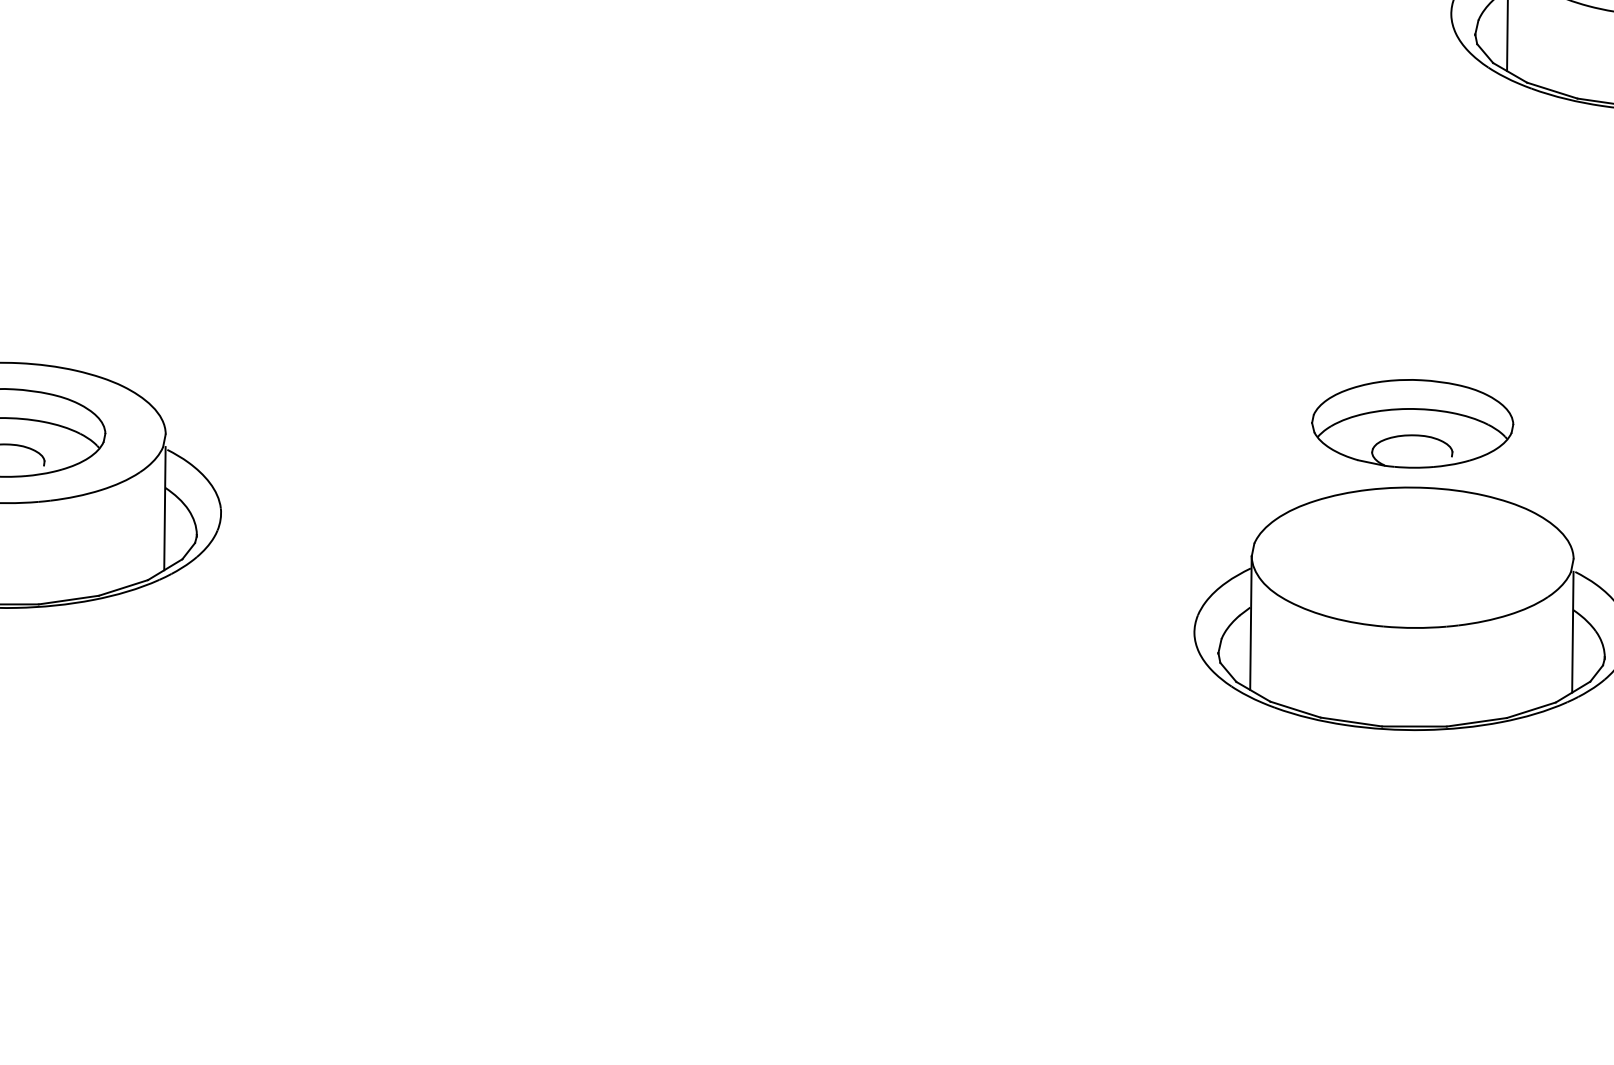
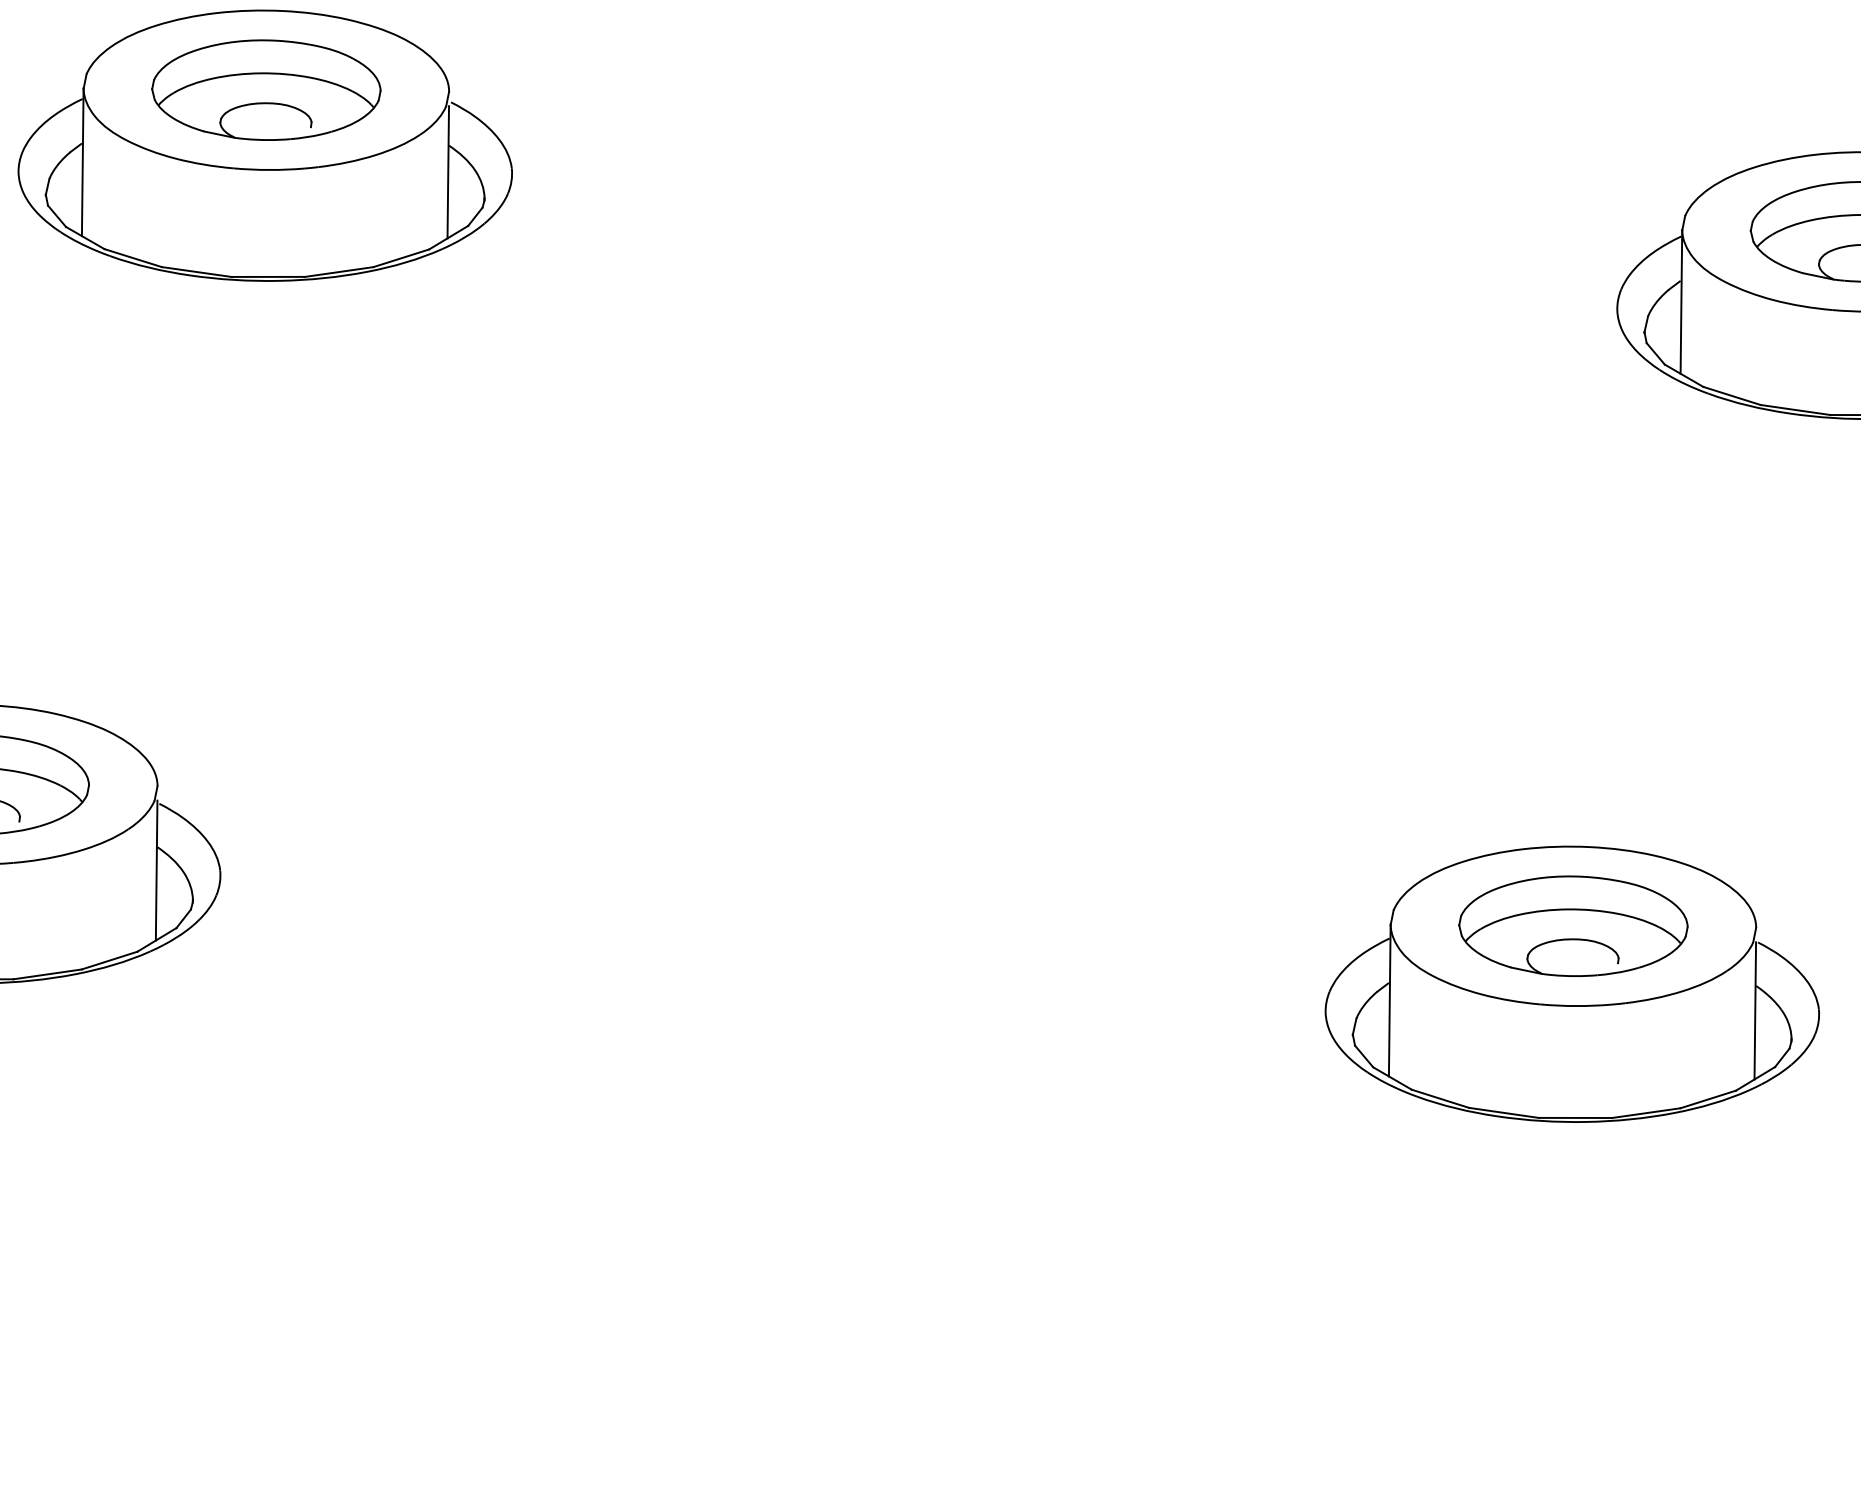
part: (1412, 423) -> (1573, 925), moved

